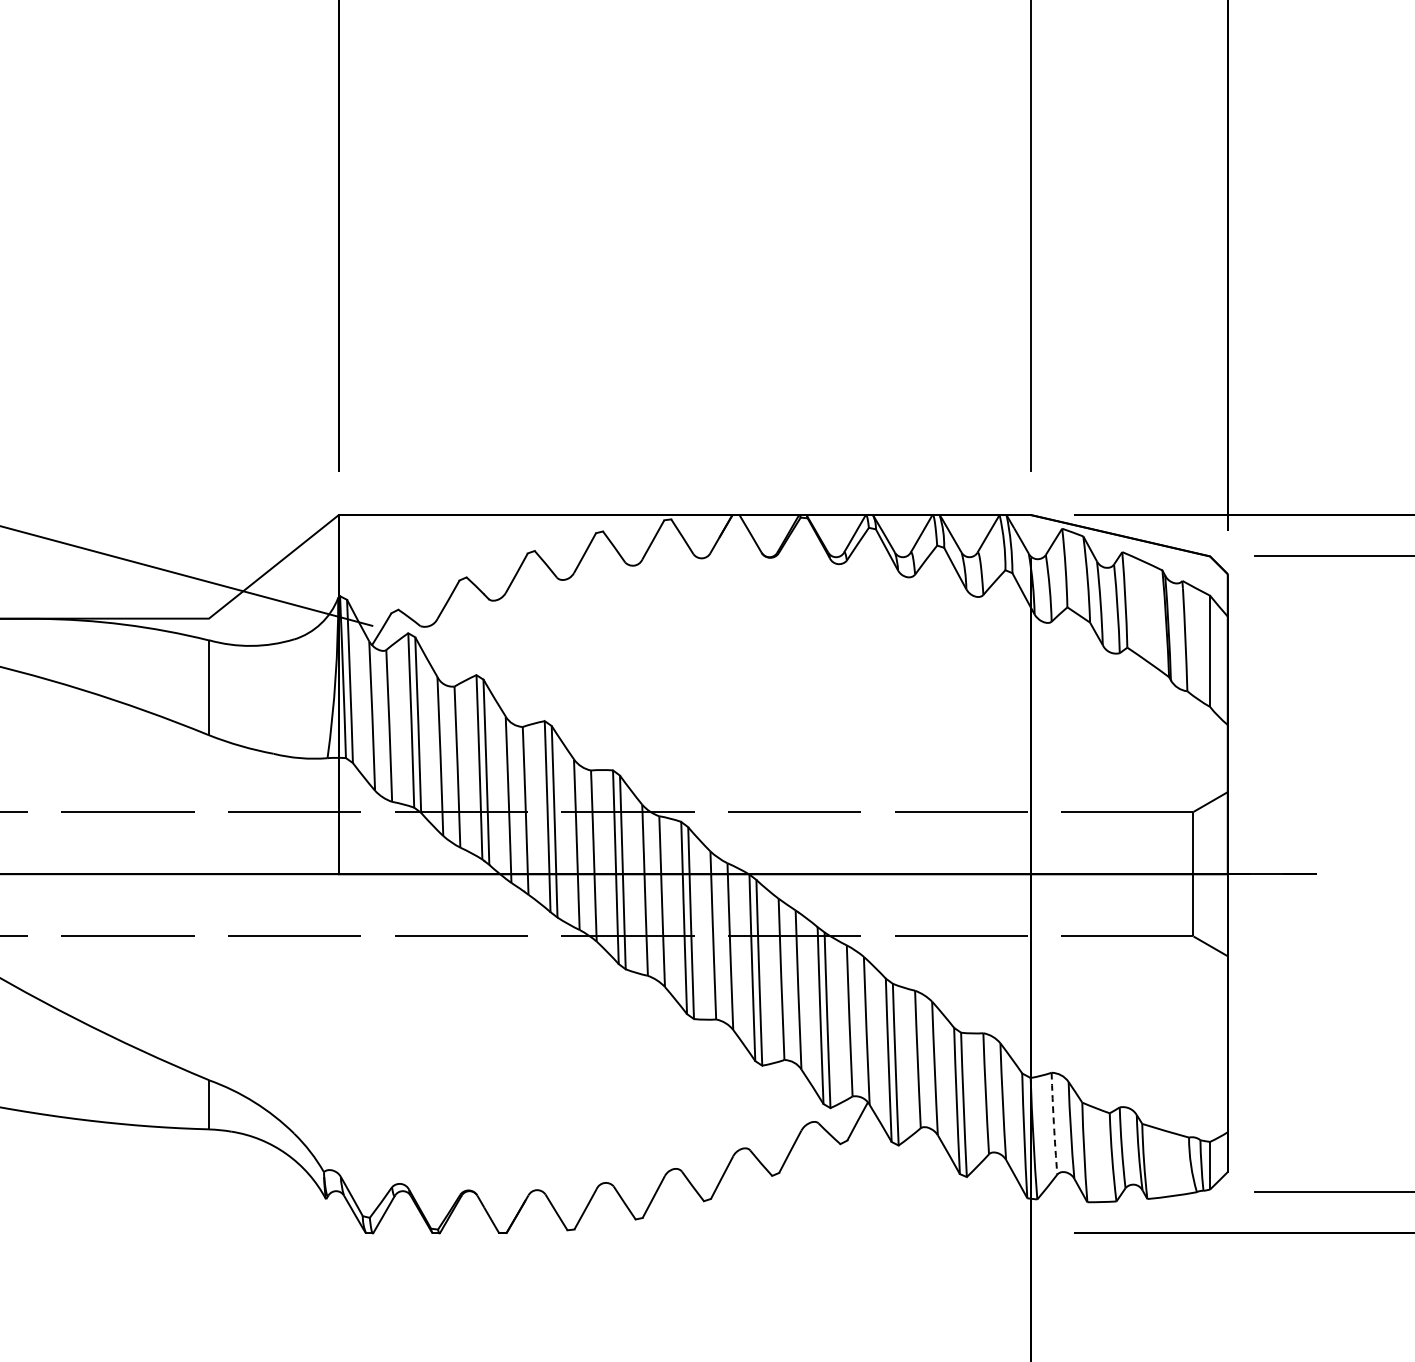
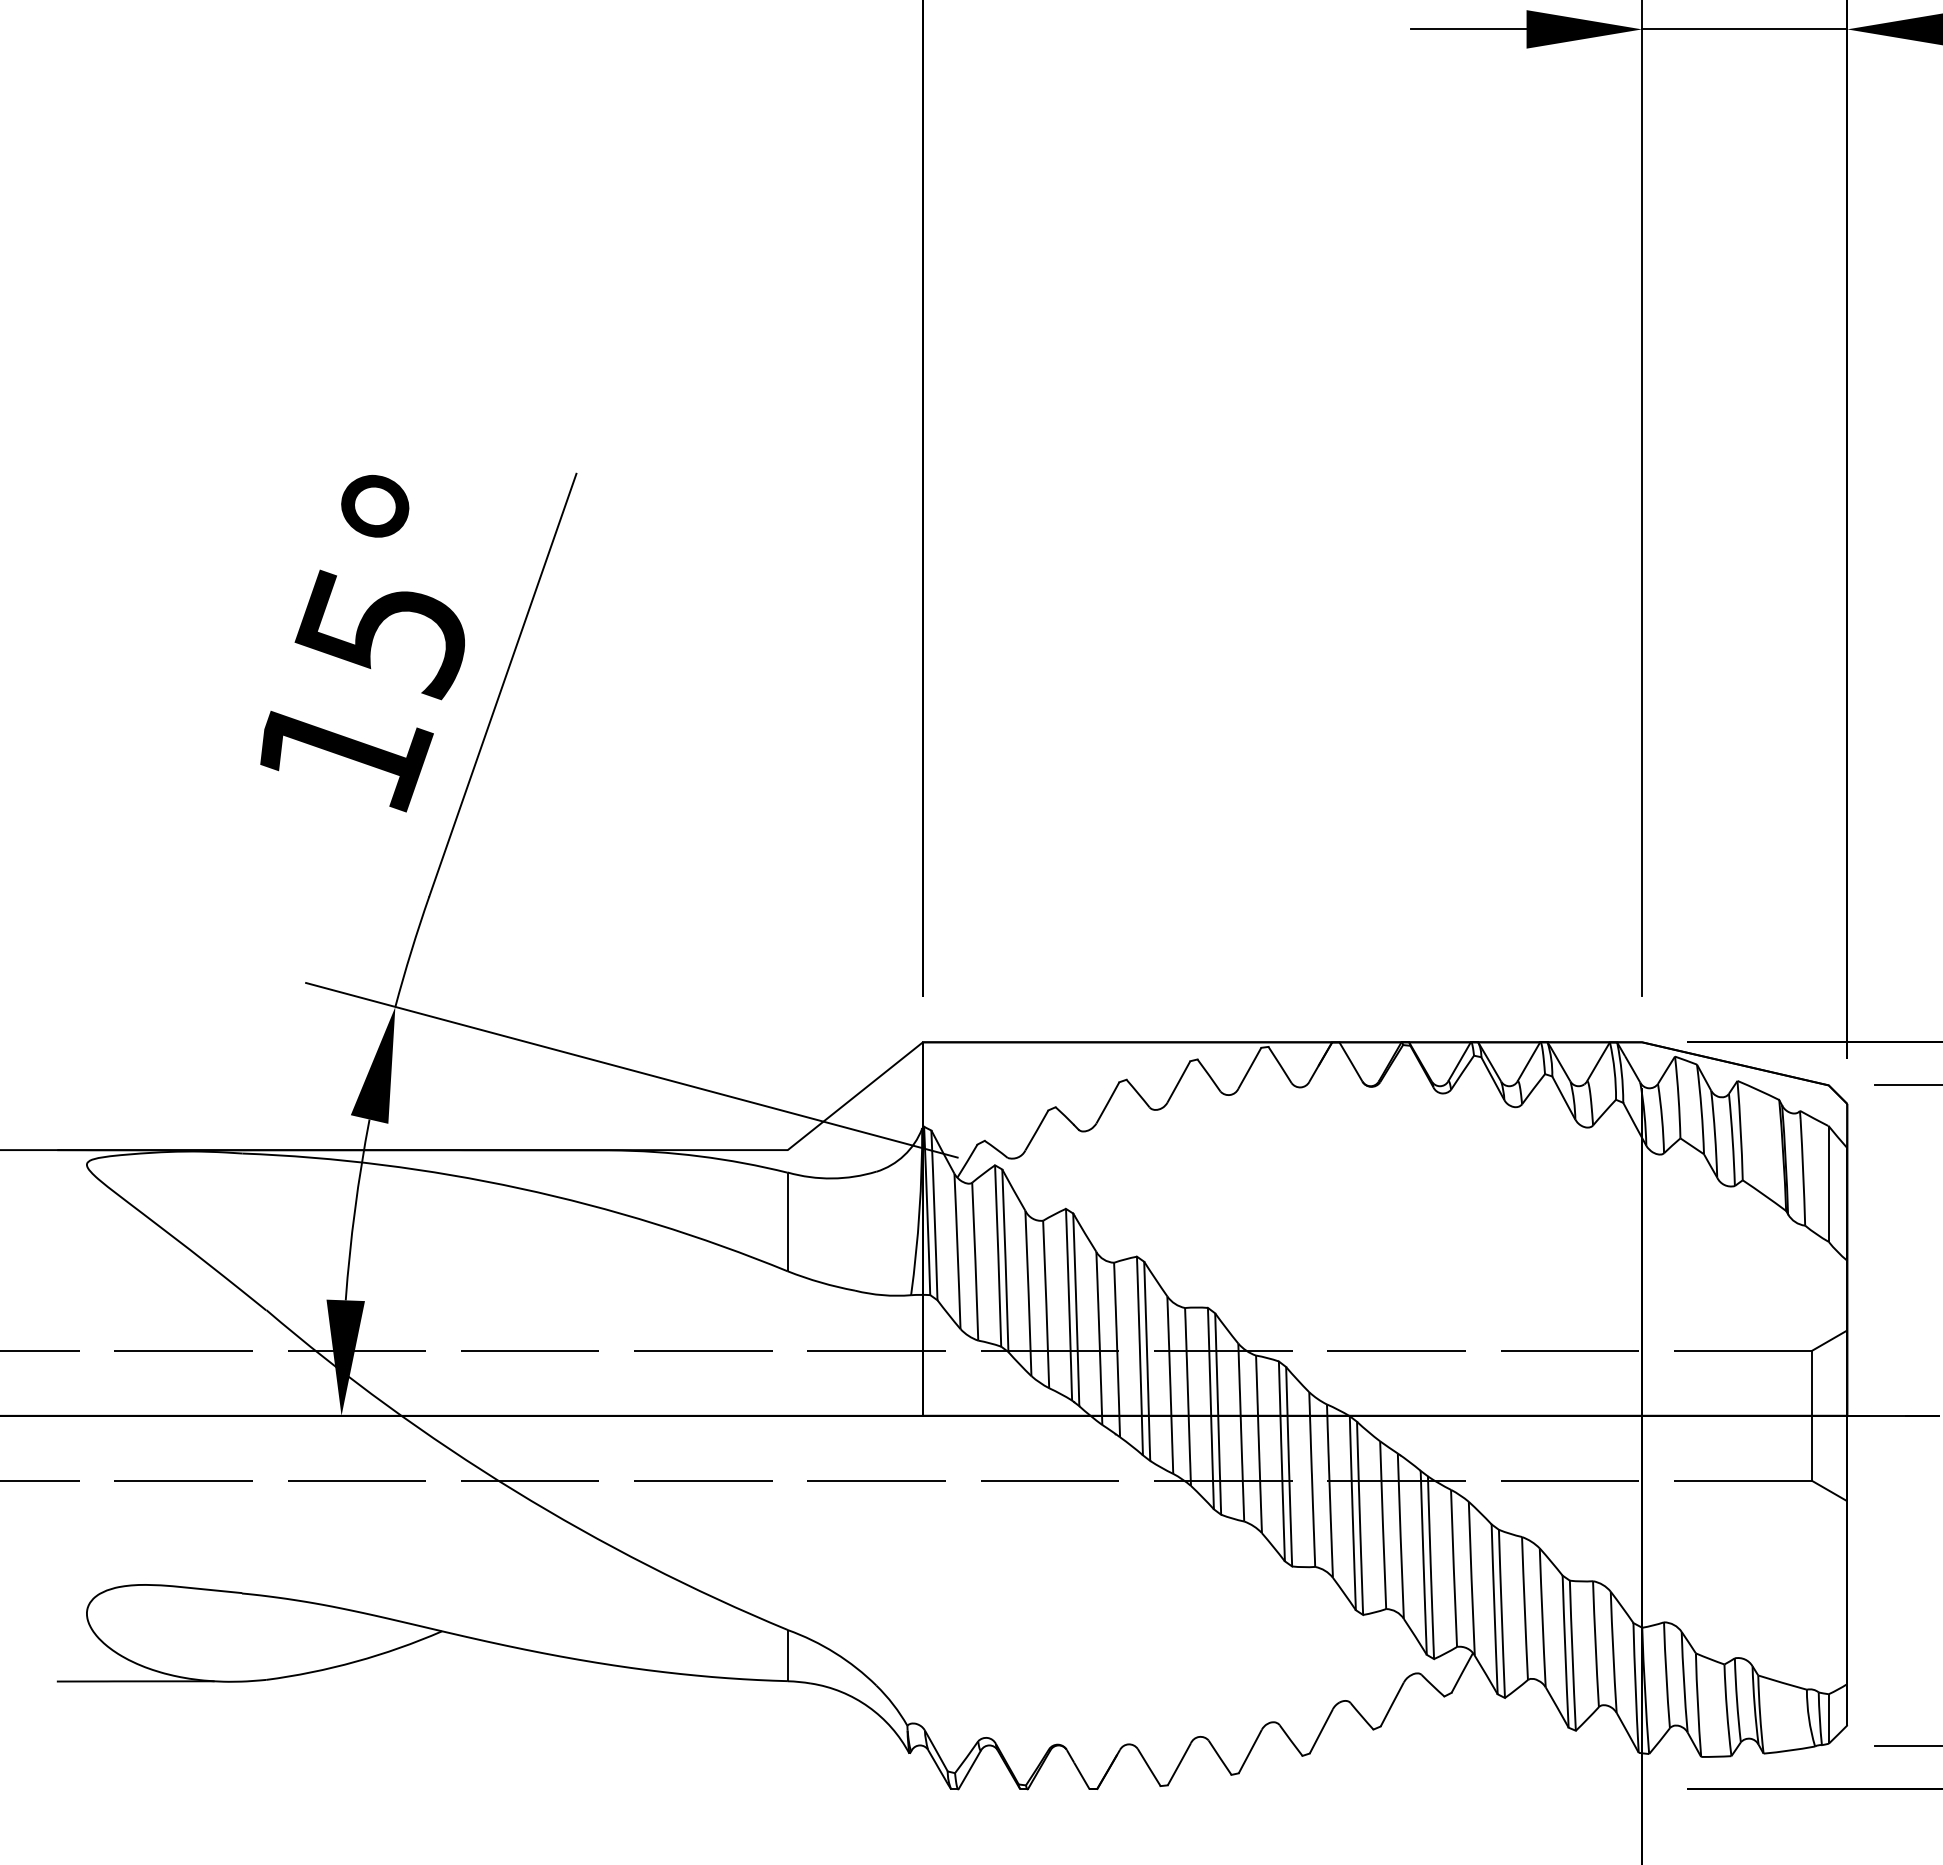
arc: (1054, 1123) -> (1666, 1675), dashed -> solid

